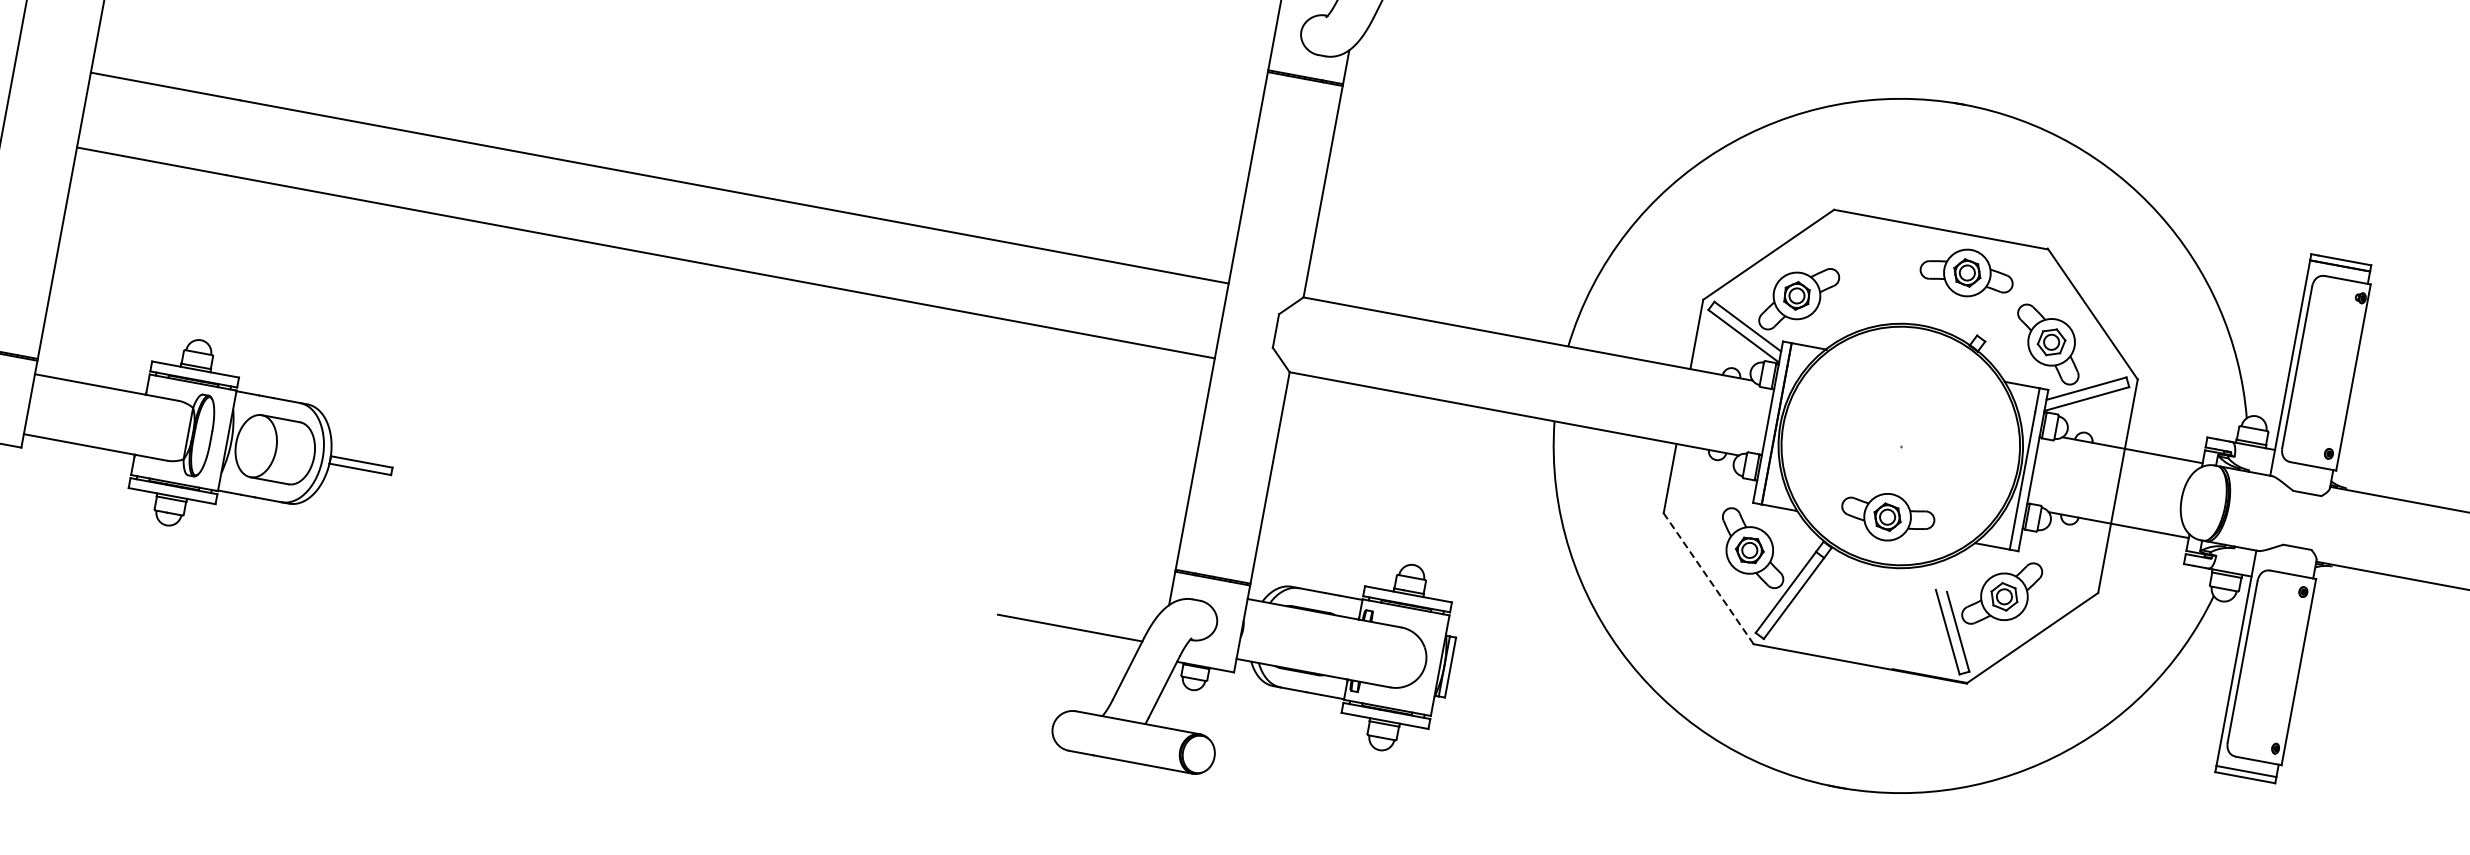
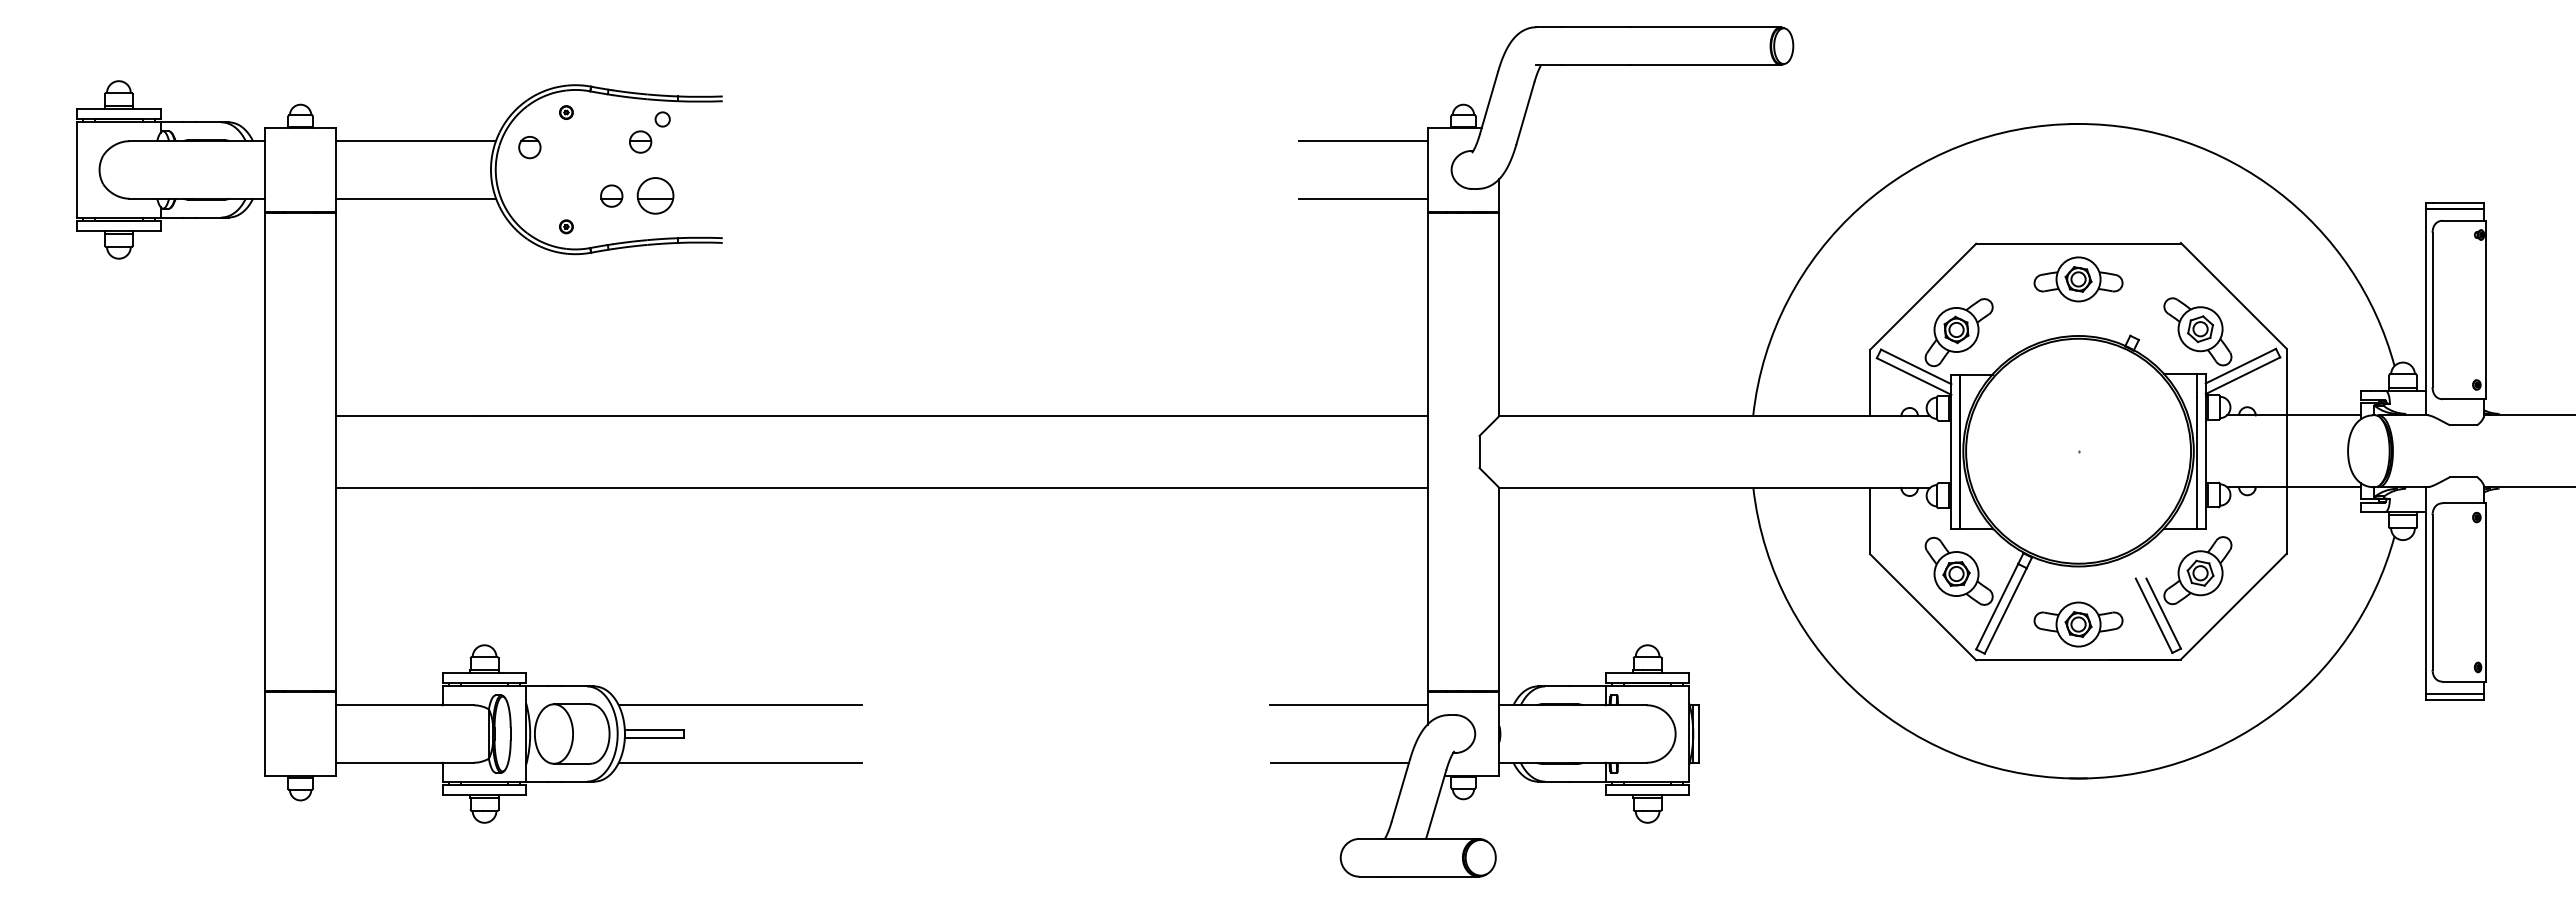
line: (1202, 44) -> (1362, 198), added
part: (1967, 273) -> (2078, 279), moved
line: (455, 452) -> (739, 705), added
line: (444, 511) -> (739, 762), added
part: (1887, 517) -> (2078, 624), moved
line: (1090, 570) -> (1348, 705), added
line: (1708, 578) -> (1923, 607), dashed -> solid

